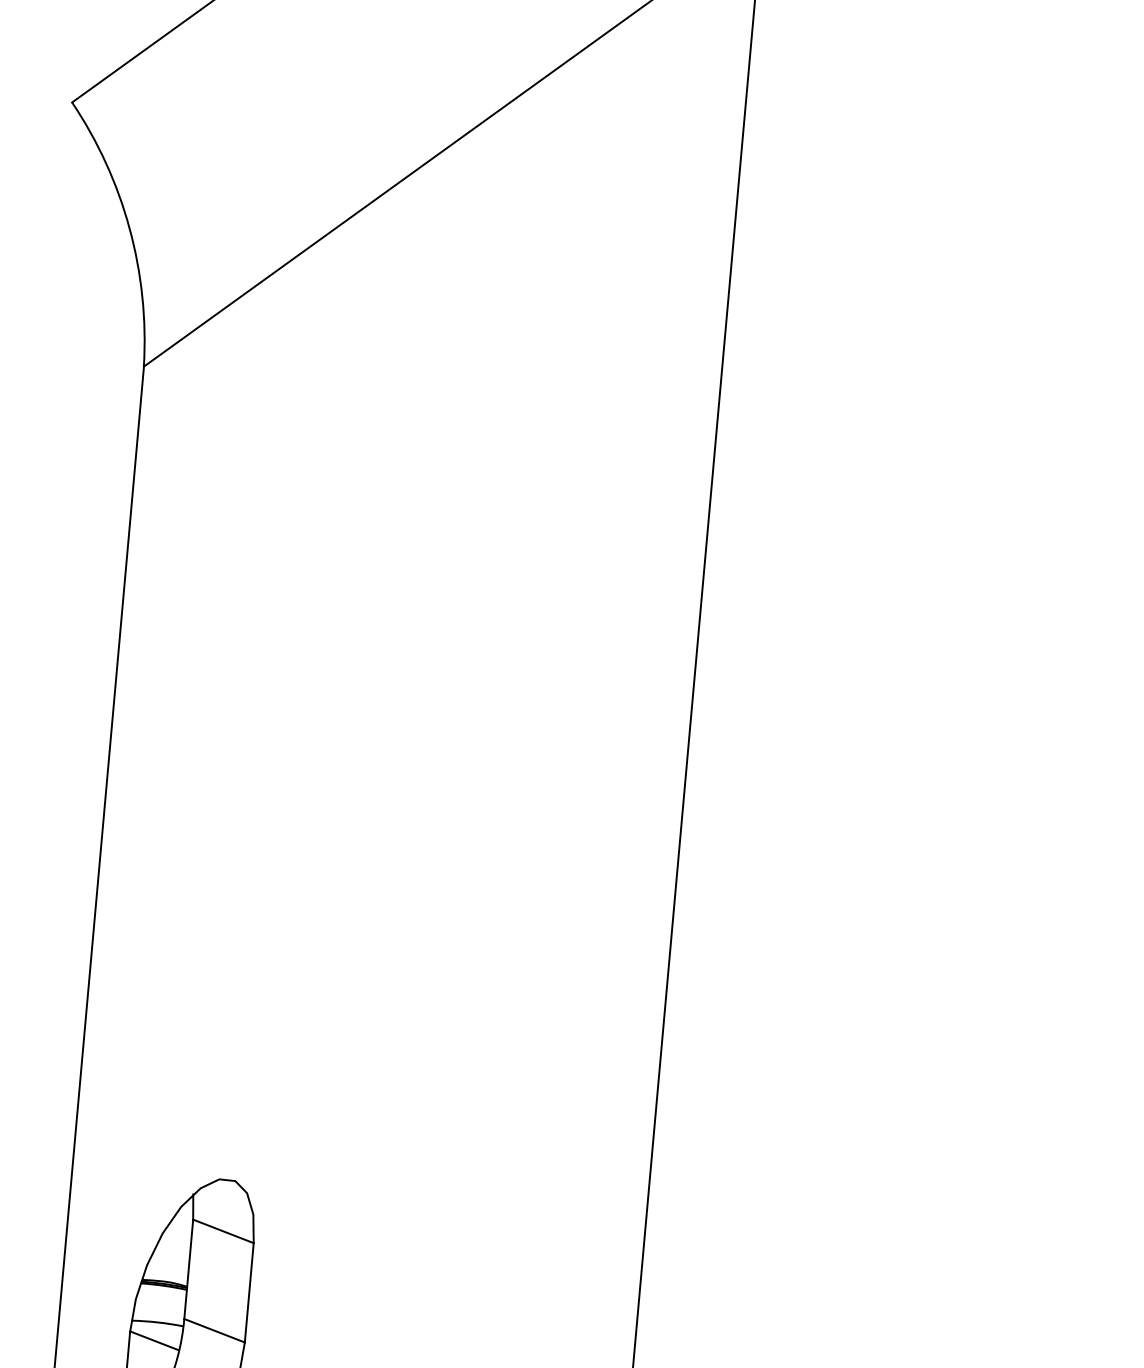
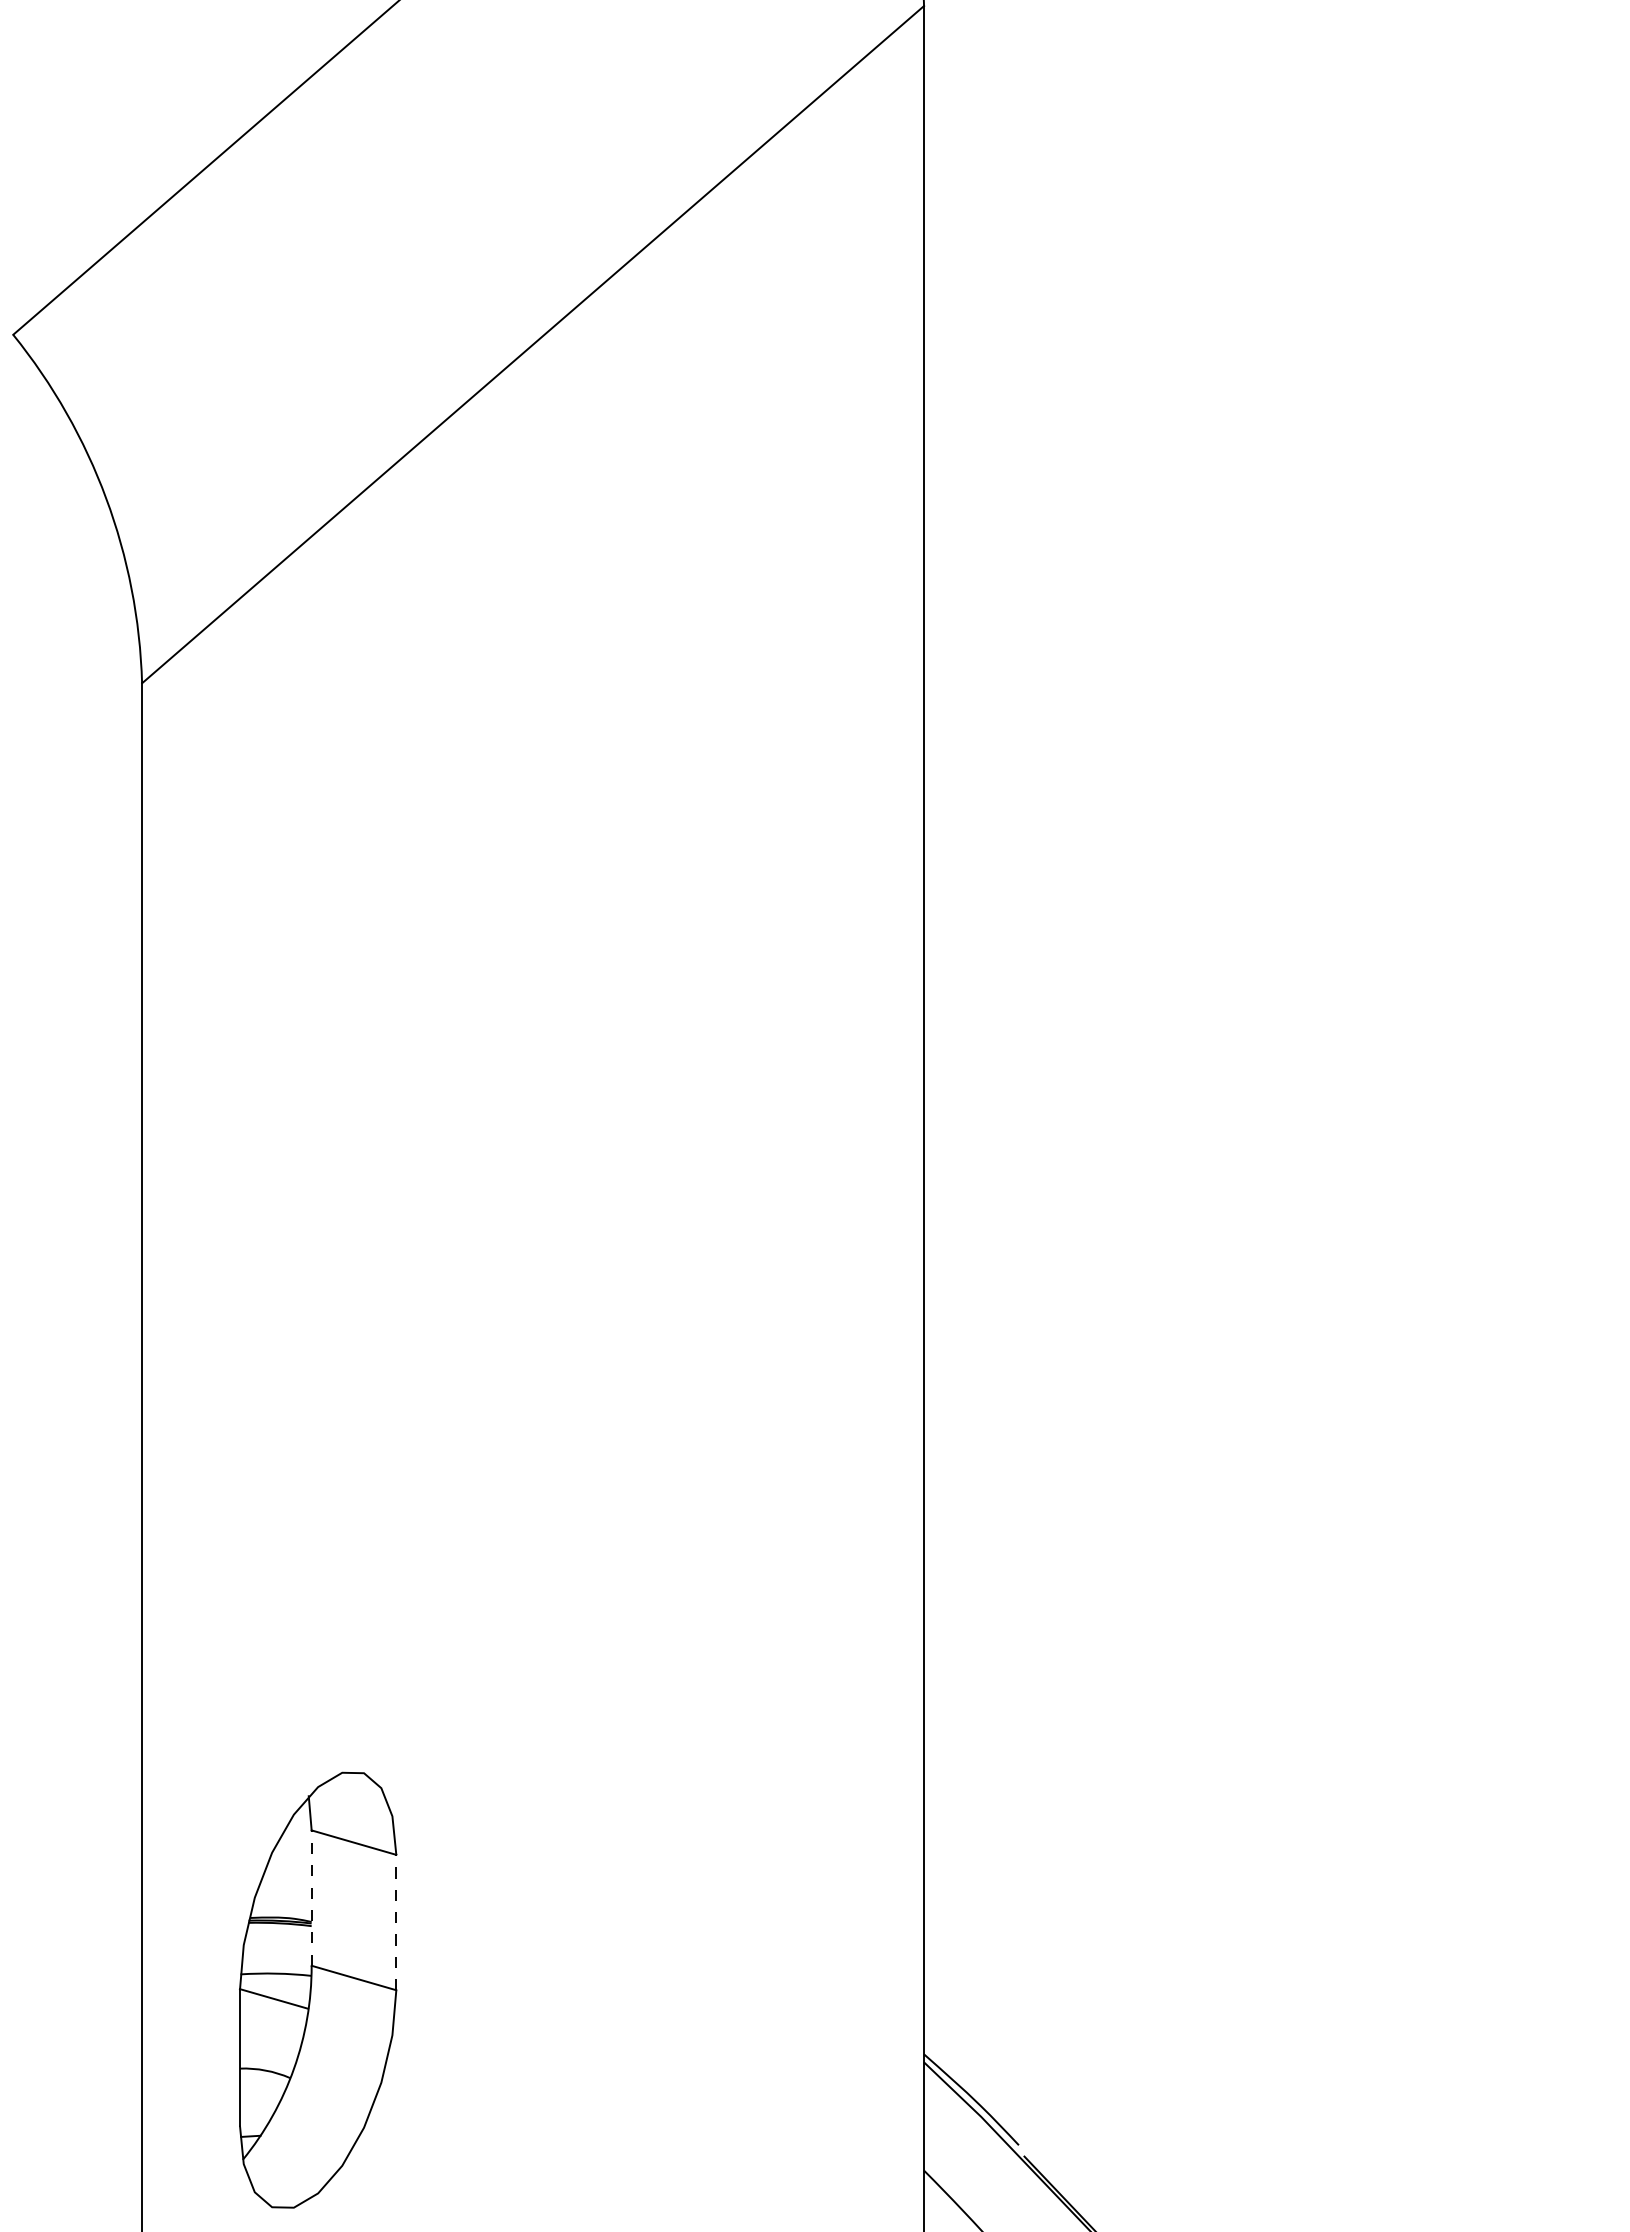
line: (188, 1269) -> (311, 1898), solid -> dashed
line: (249, 1292) -> (396, 1922), solid -> dashed

